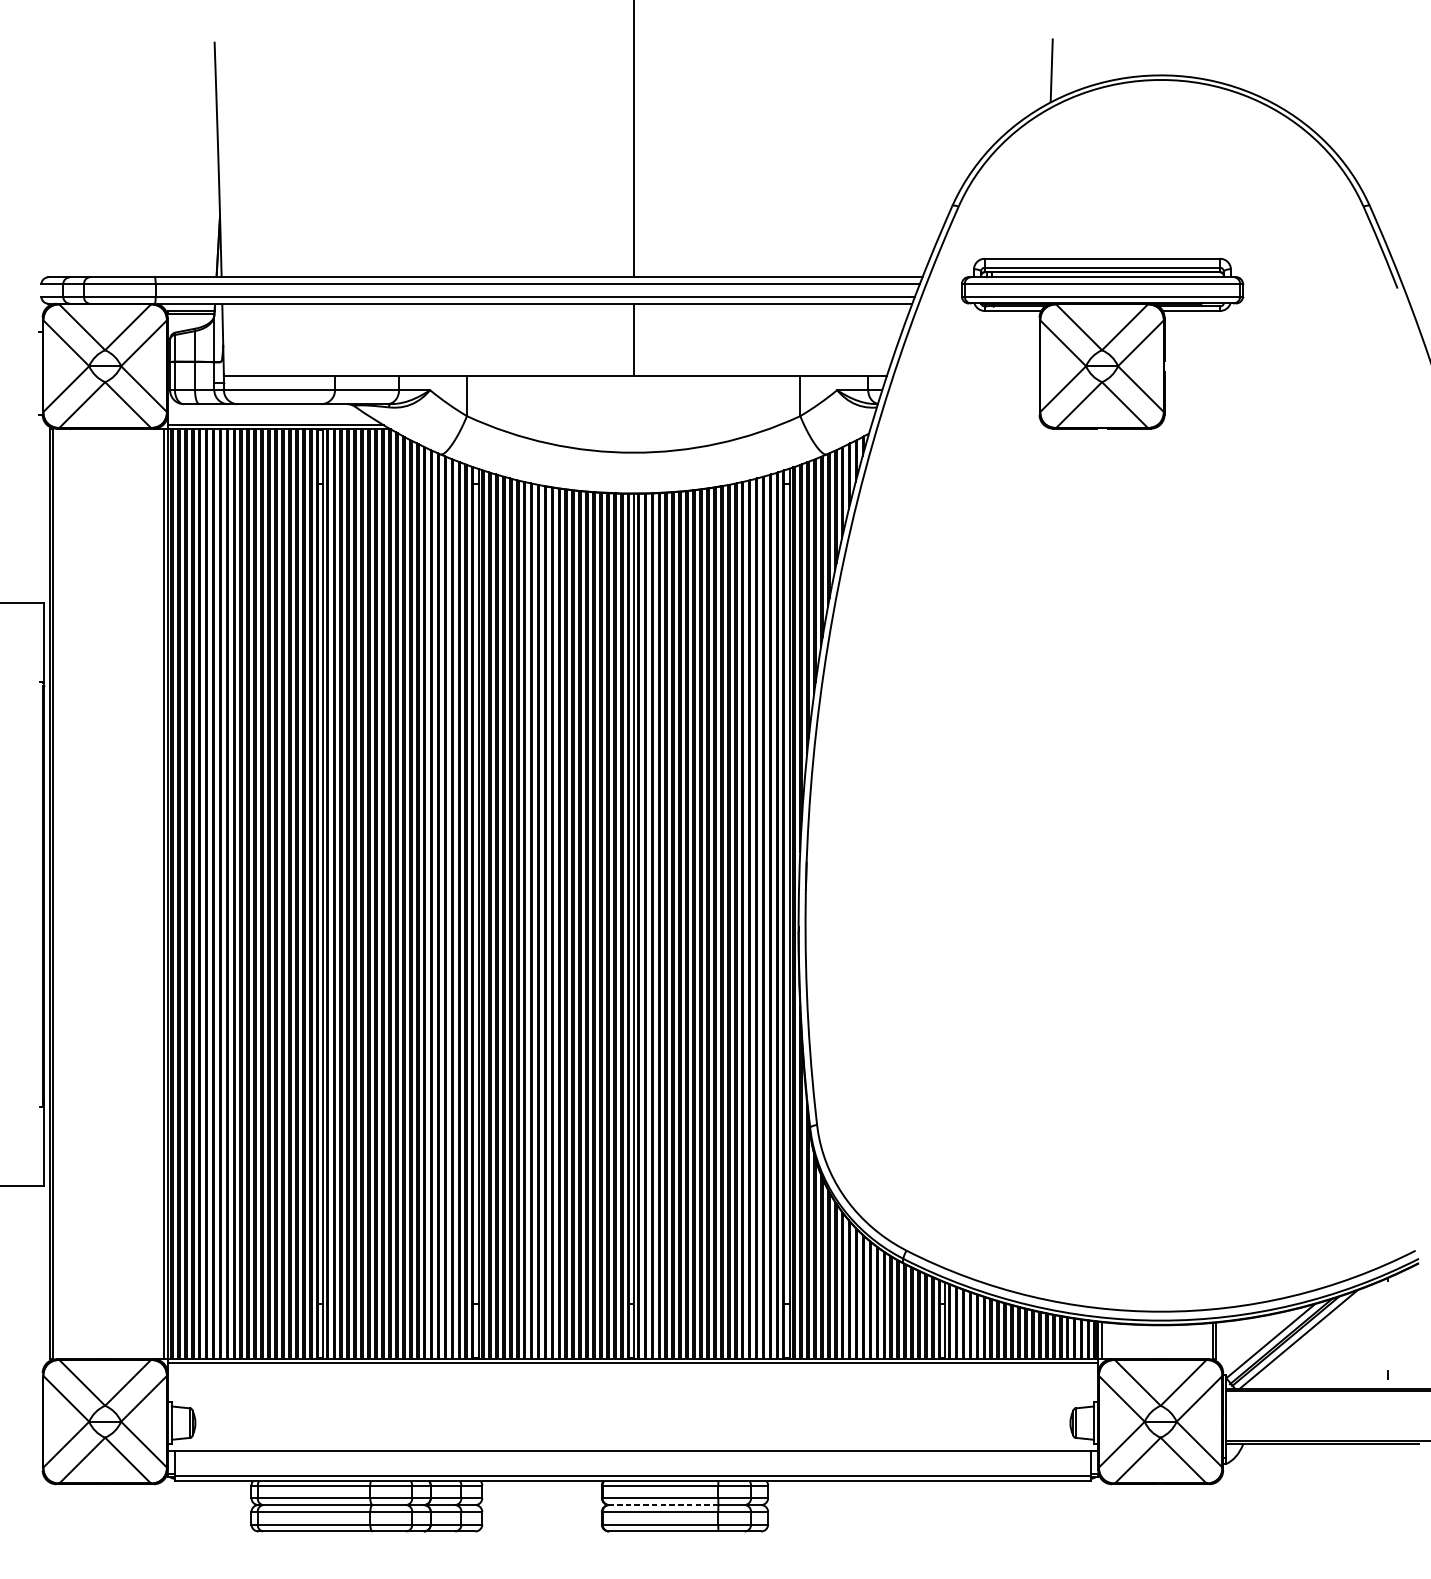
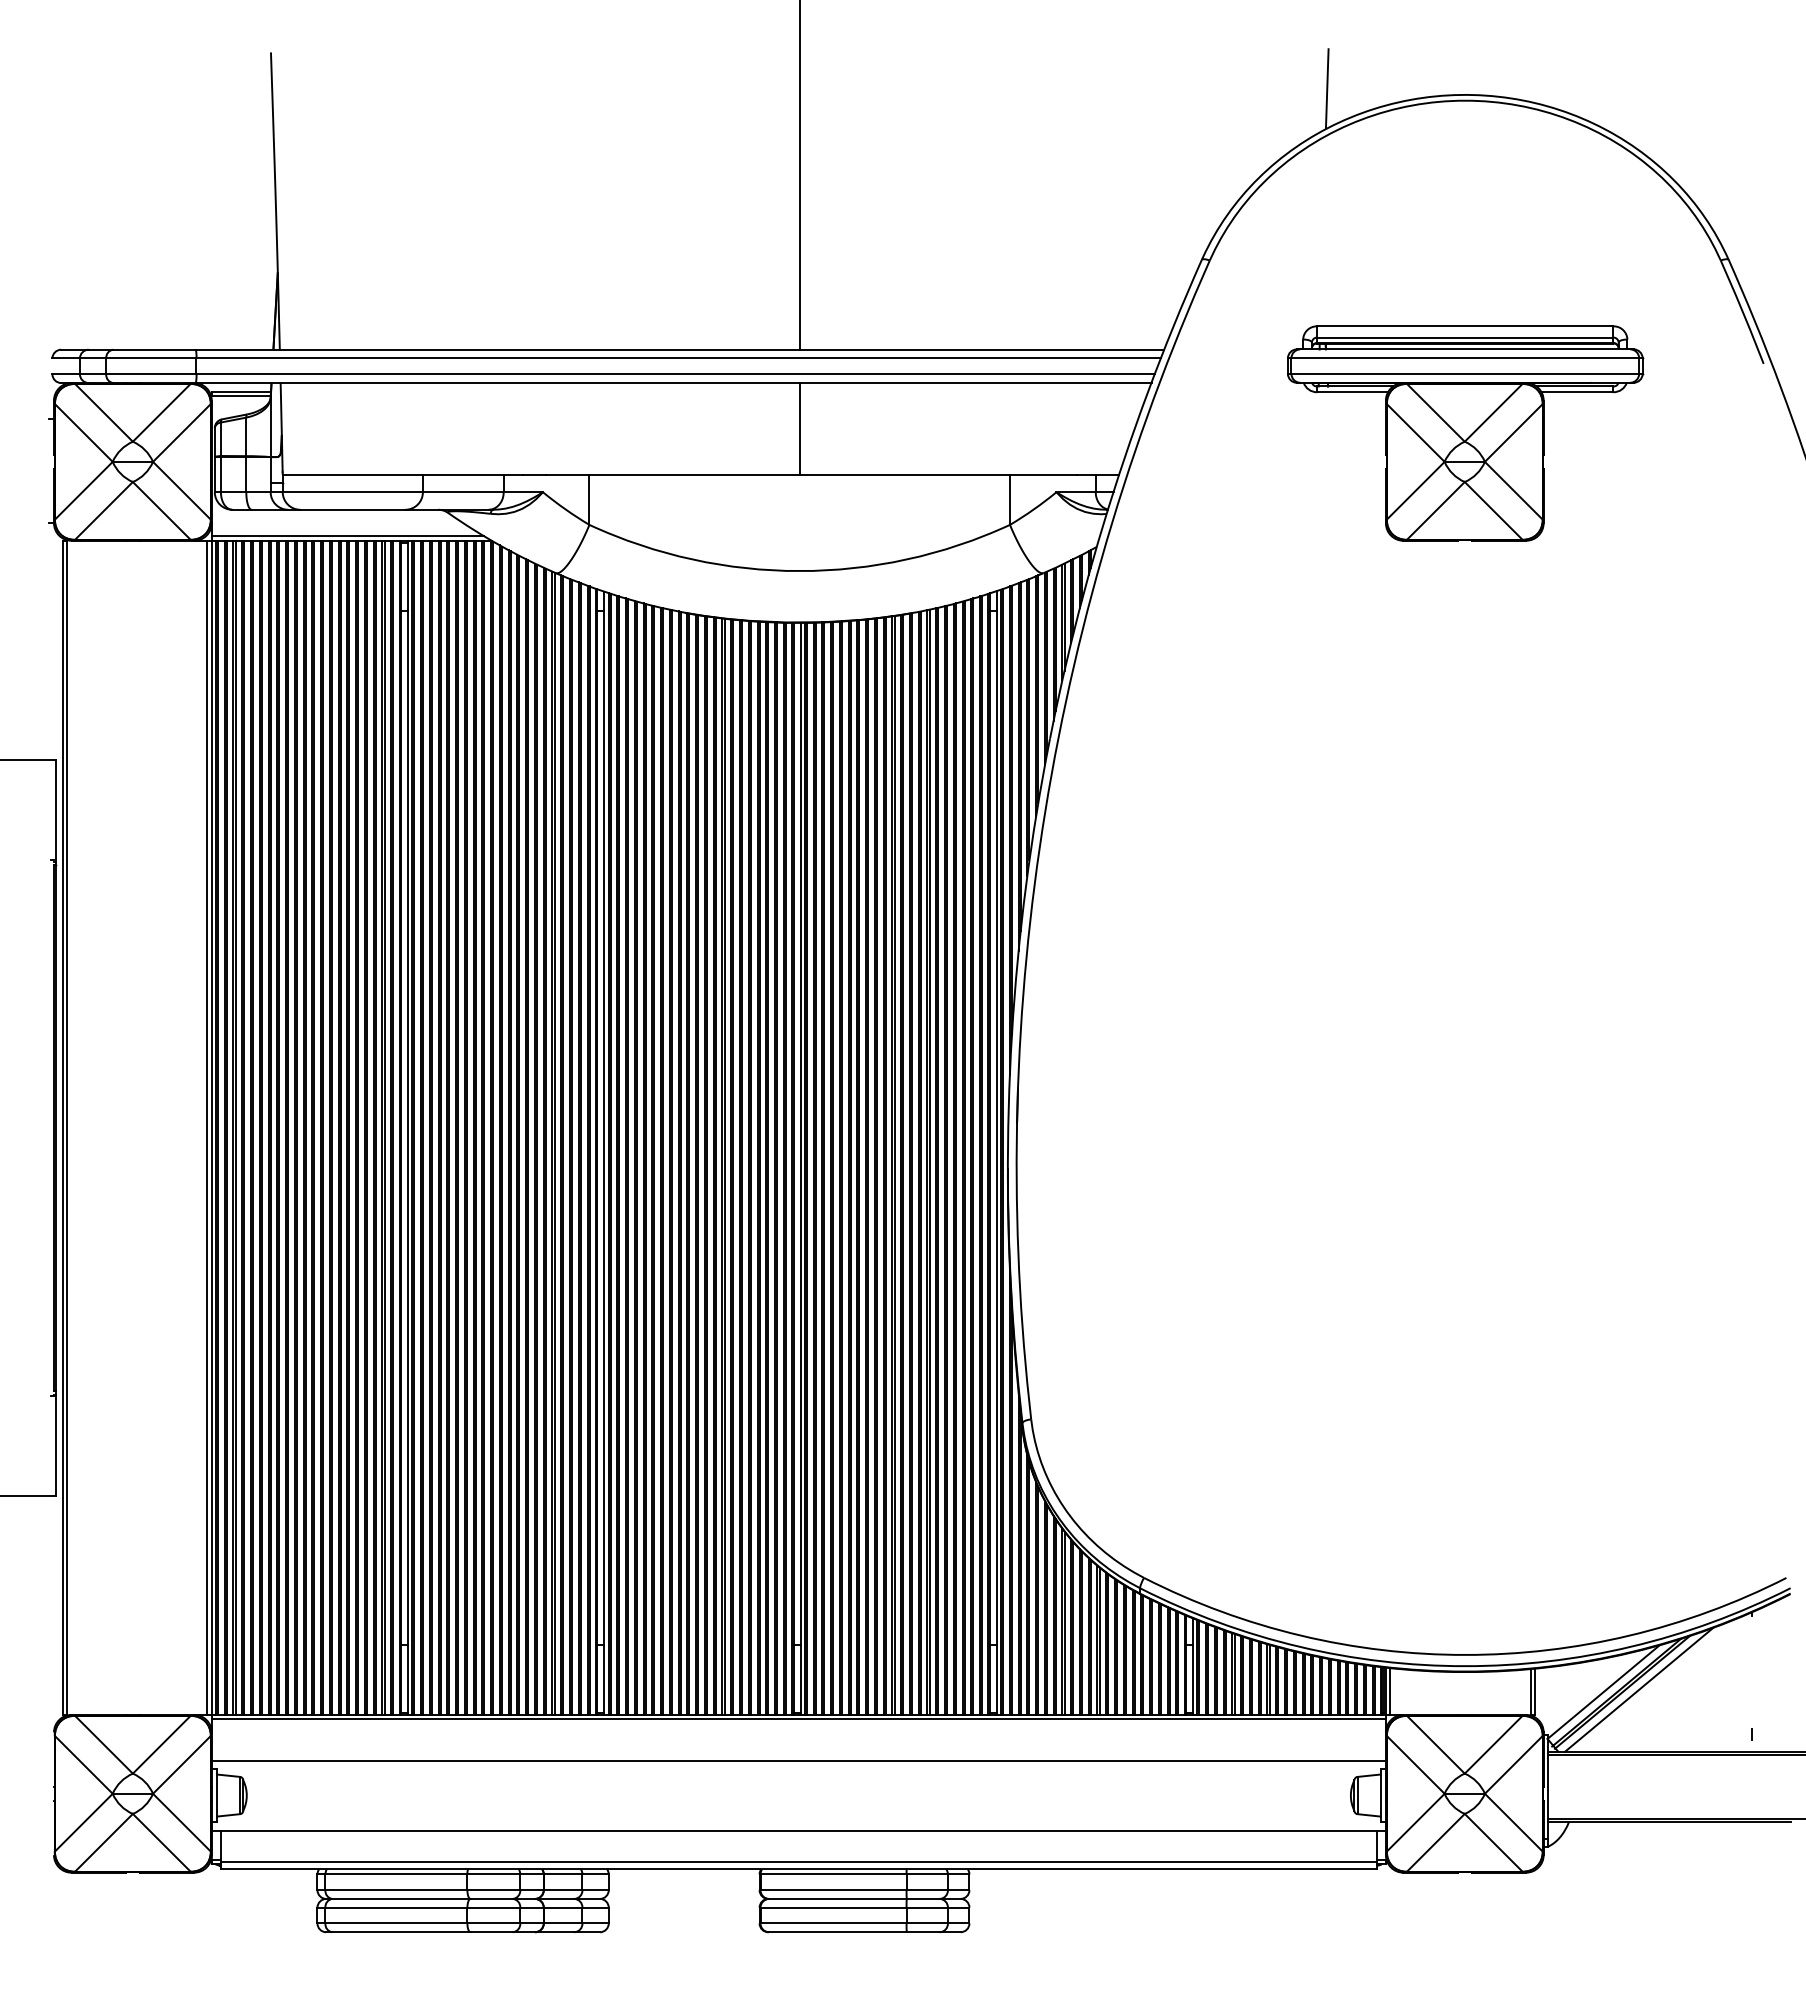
part: (1102, 343) -> (1465, 433), moved
line: (632, 1395) -> (798, 1760), added
line: (663, 1504) -> (837, 1898), dashed -> solid

